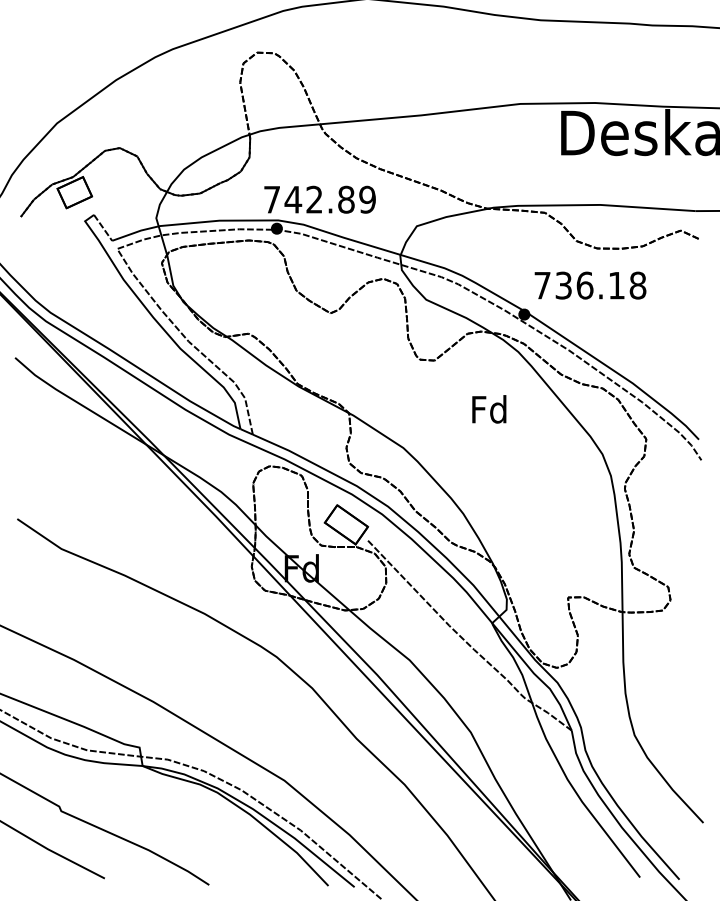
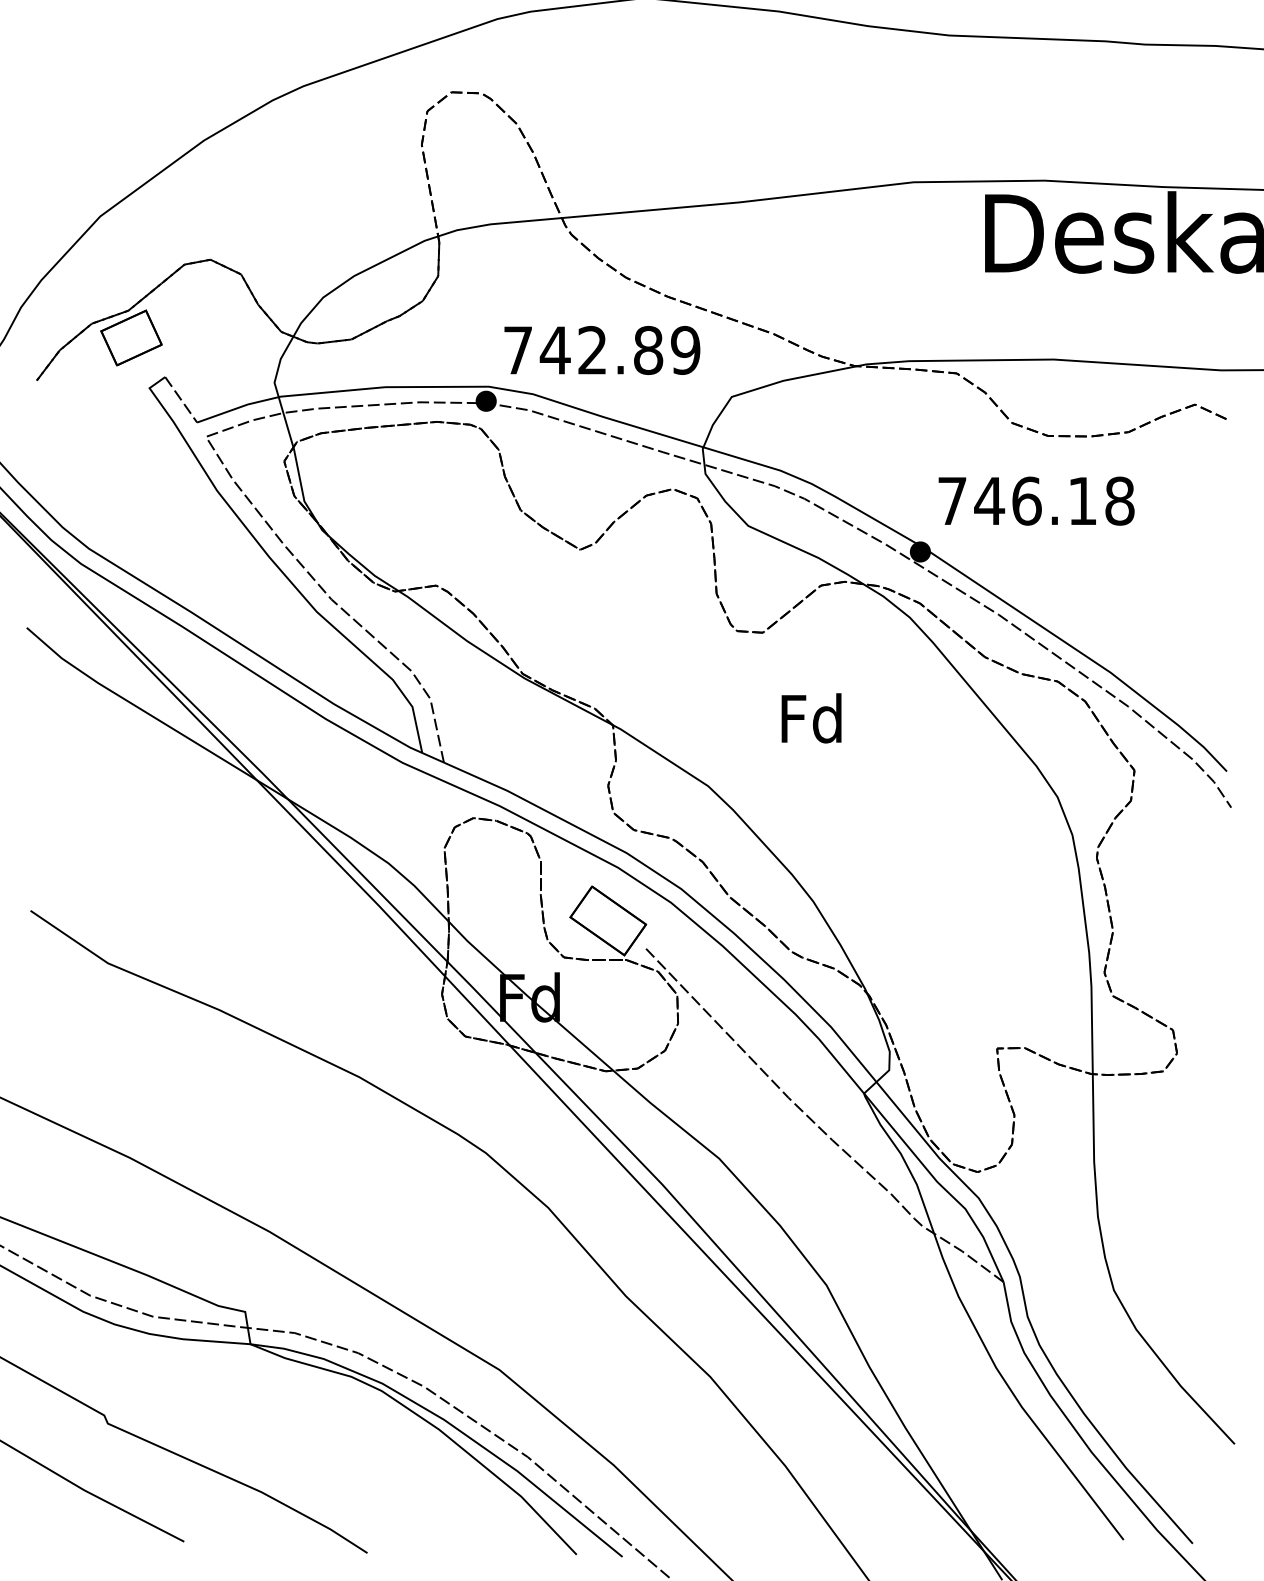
text: (319, 199) -> (601, 349), moved
text: (563, 285) -> (989, 500), 736.18 -> 746.18
text: (489, 409) -> (811, 718), moved

